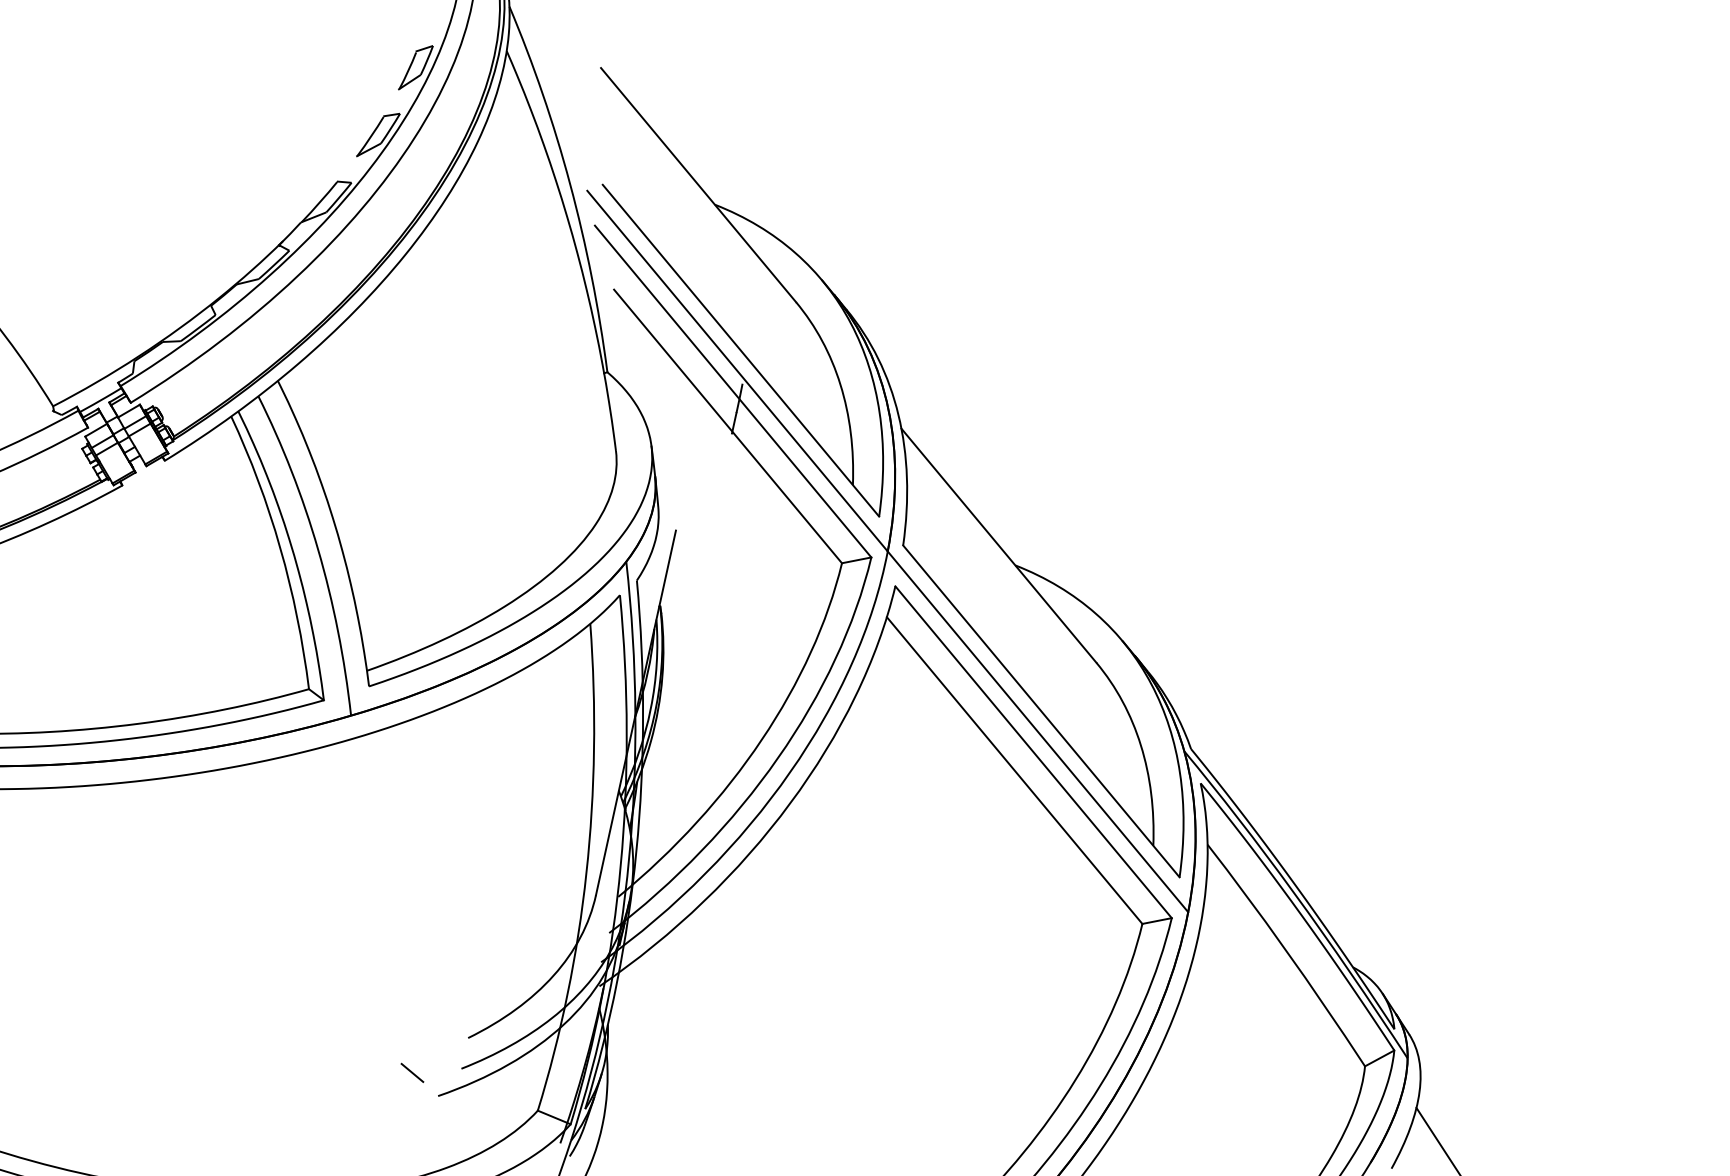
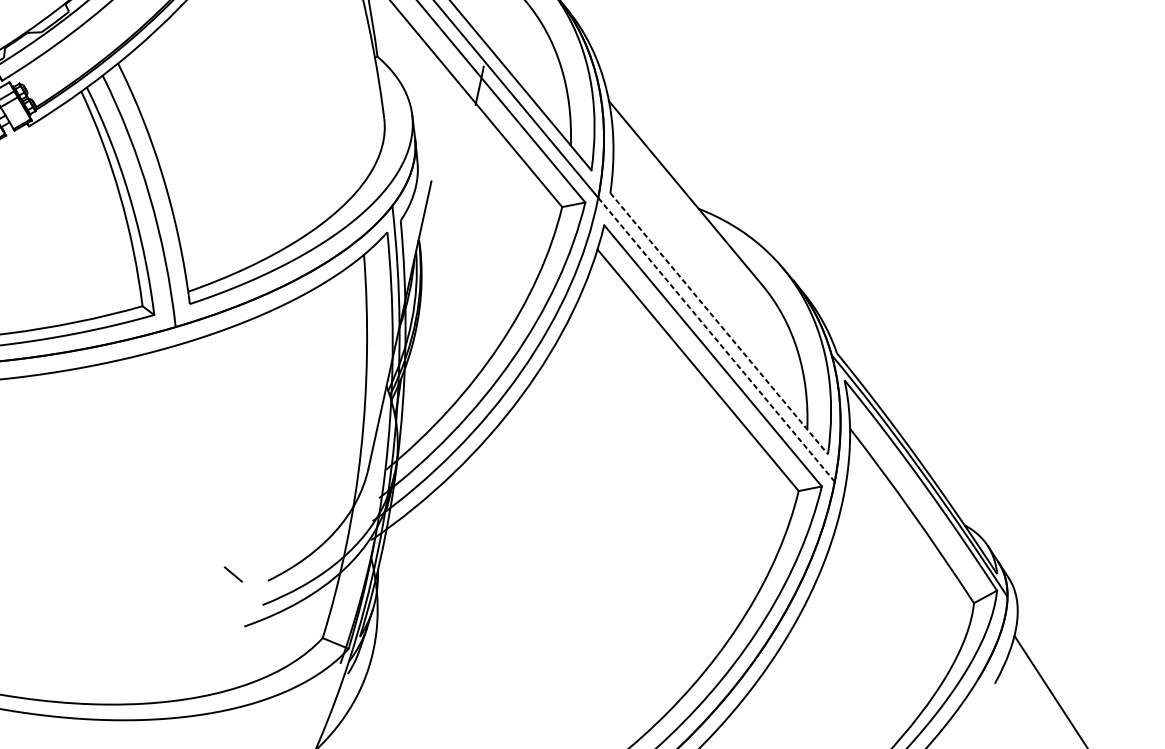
line: (1041, 711) -> (719, 323), solid -> dashed
line: (1037, 731) -> (716, 339), solid -> dashed
line: (412, 1072) -> (233, 574), moved

